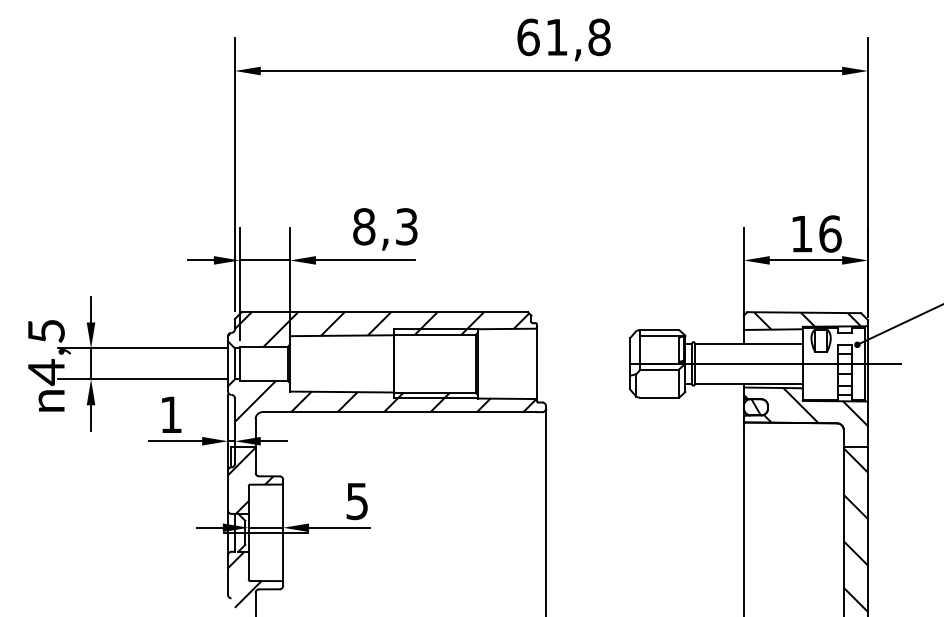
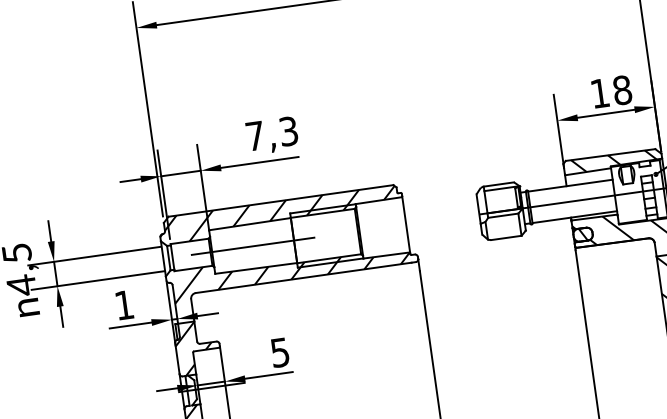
text: (364, 226) -> (255, 135), 8,3 -> 7,3
text: (830, 233) -> (622, 89), 16 -> 18
line: (342, 363) -> (253, 245), added

